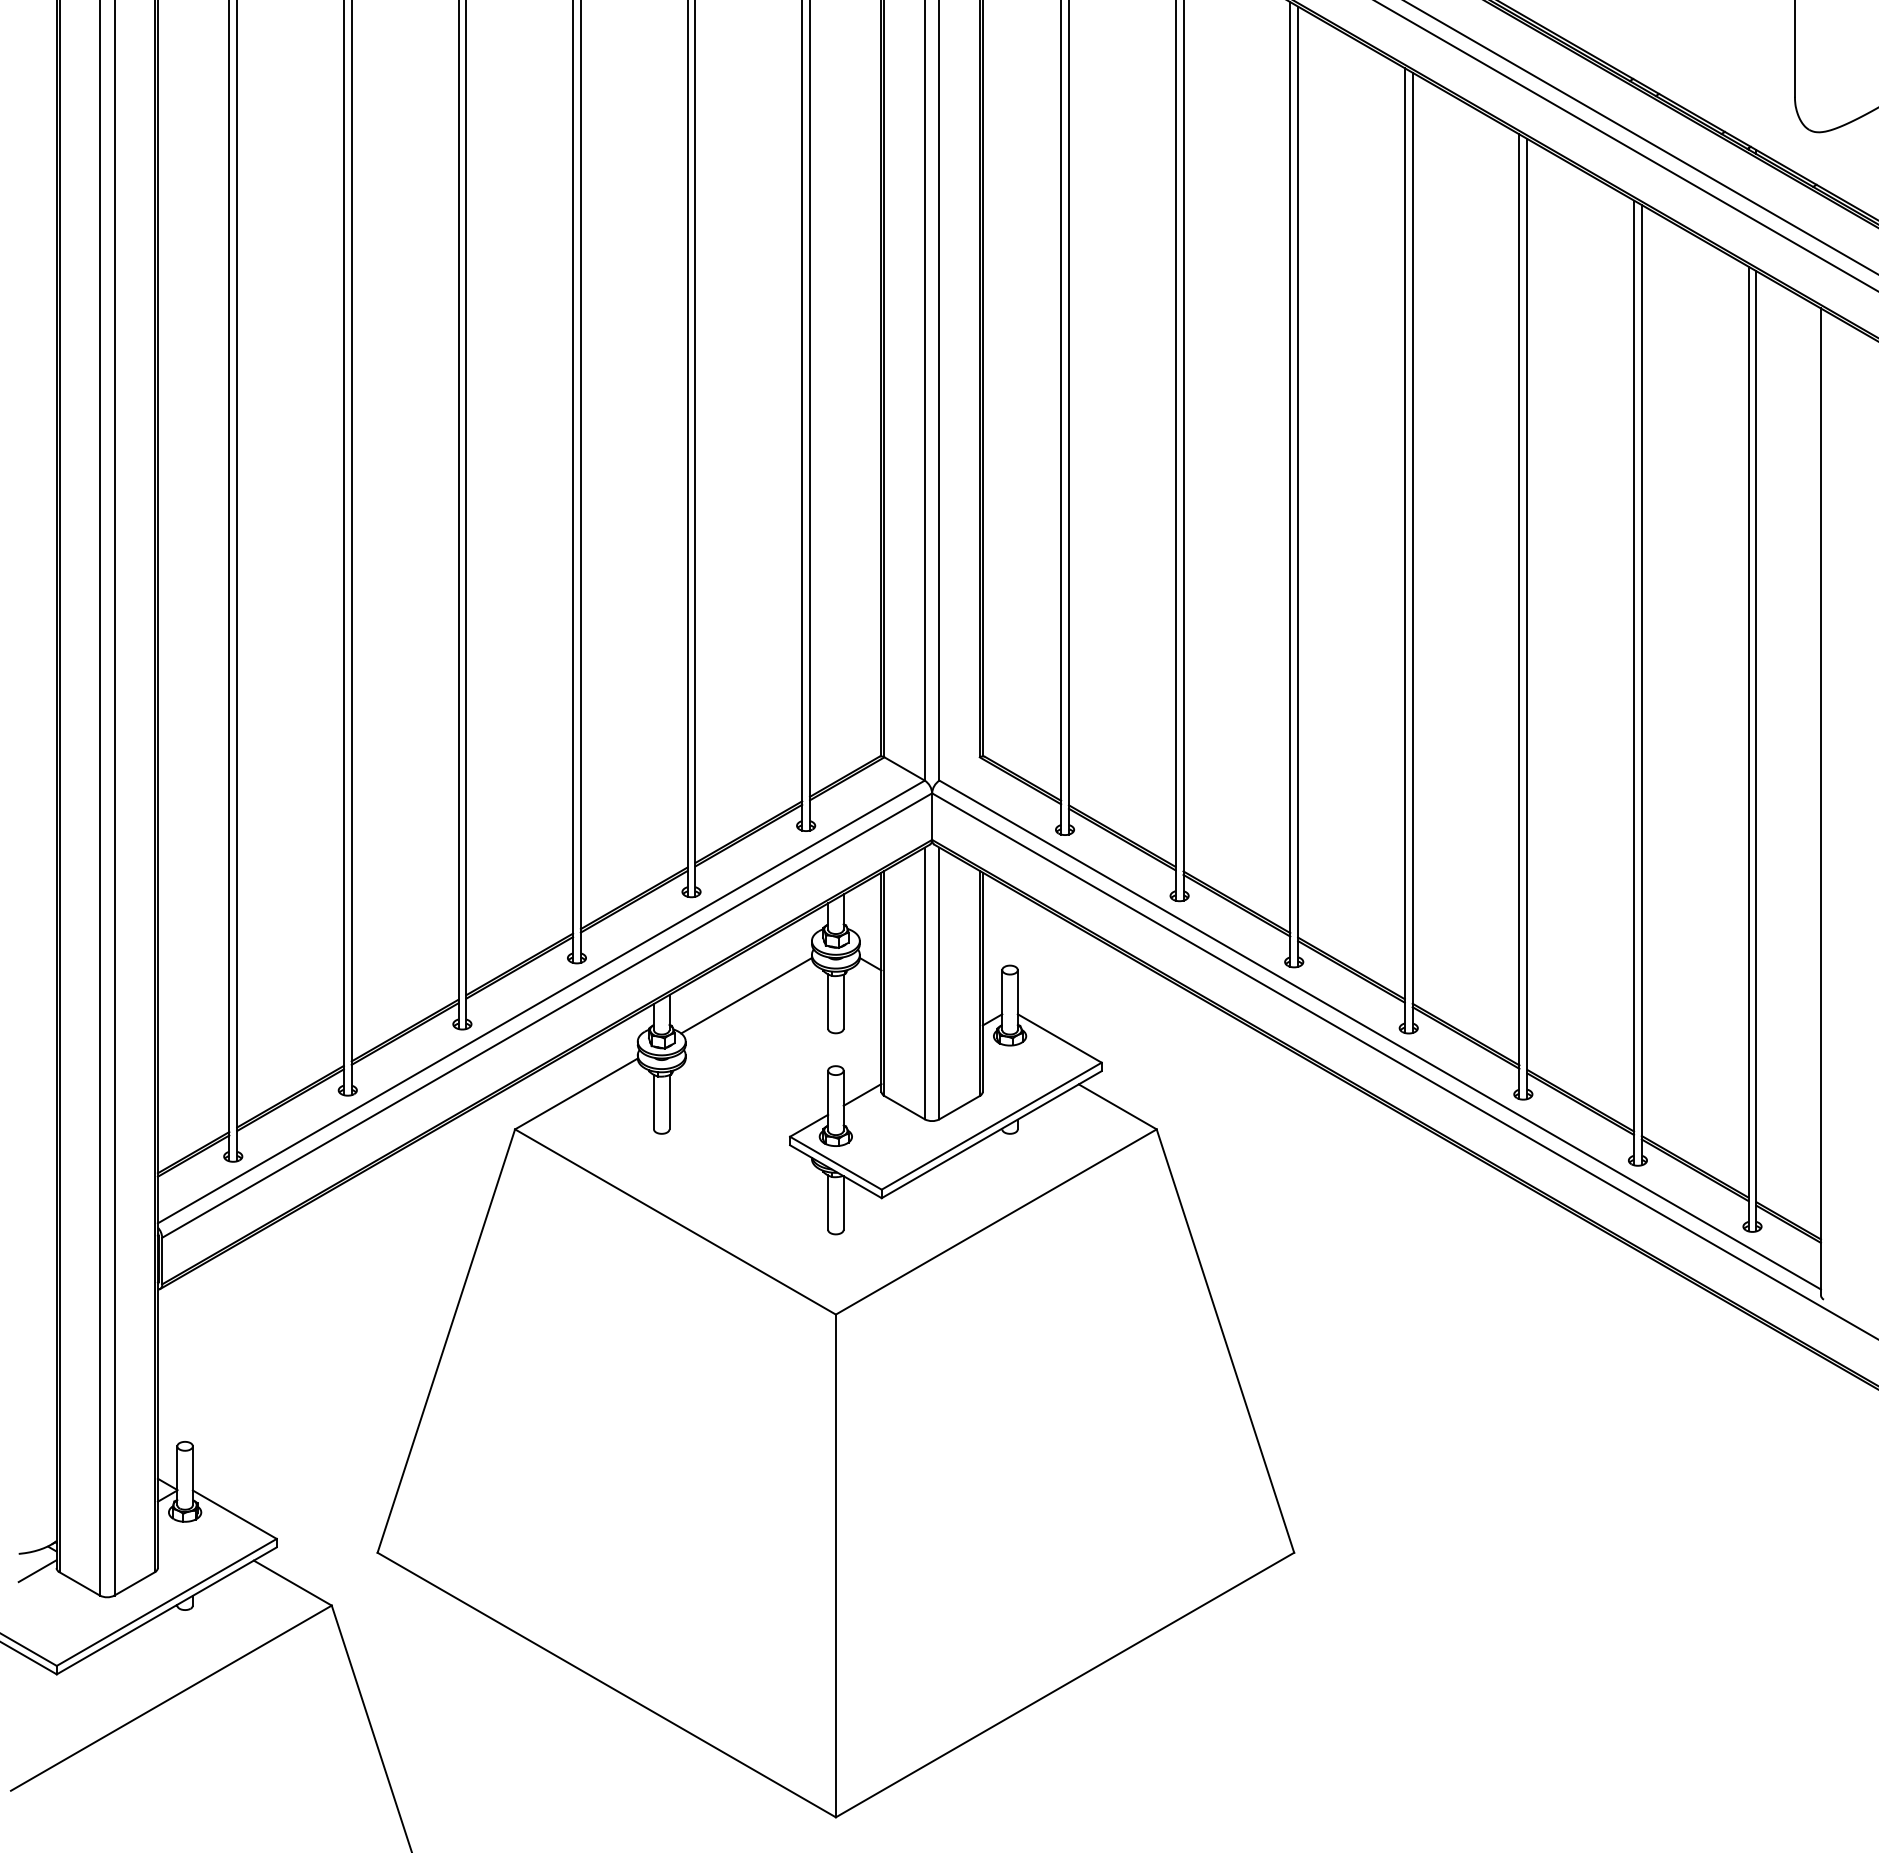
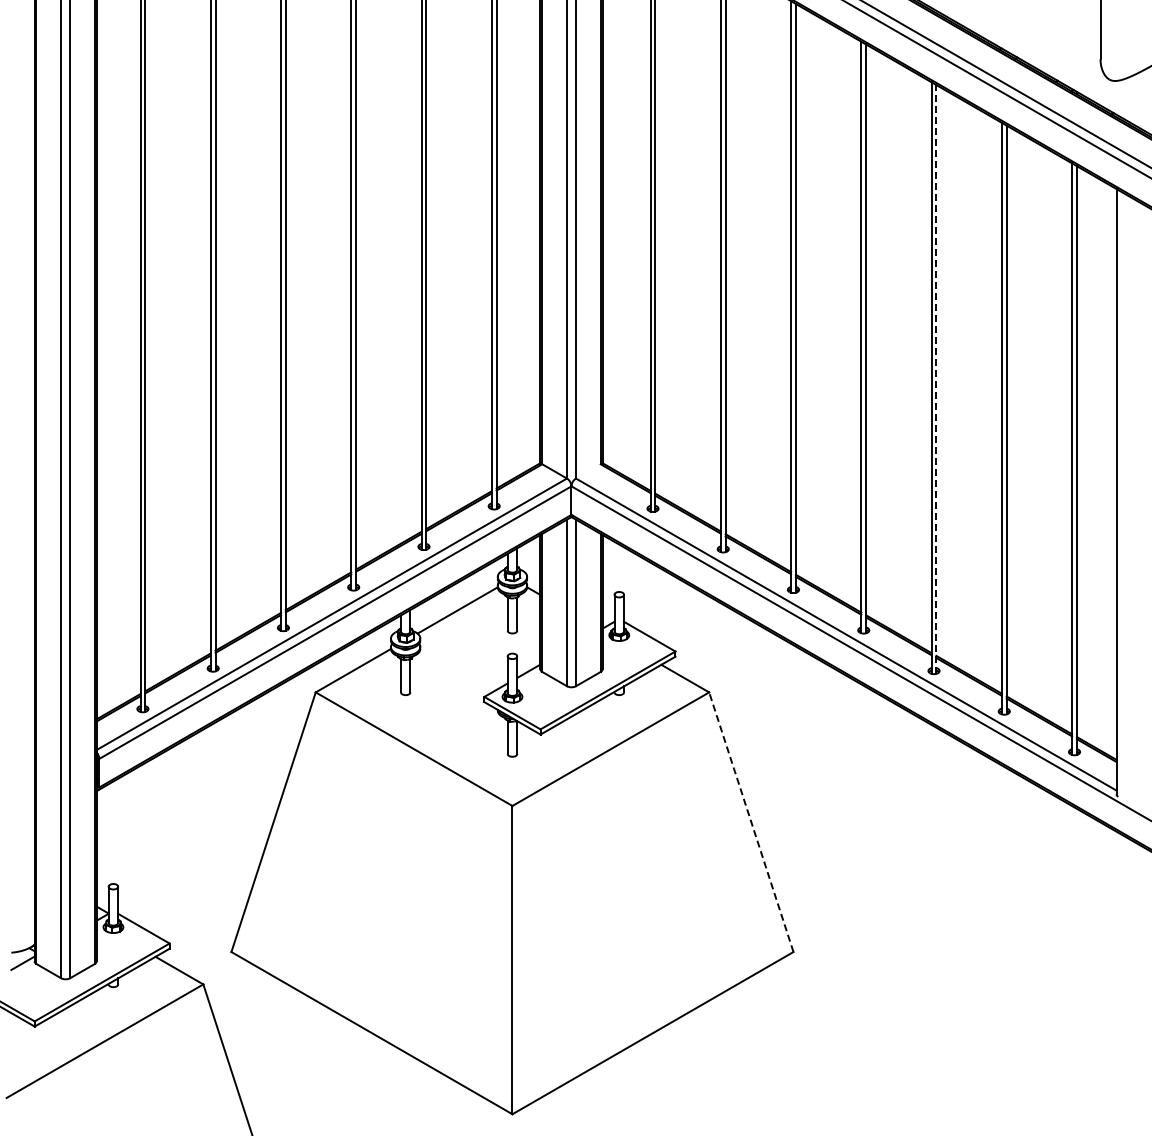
line: (1527, 617) -> (936, 378), solid -> dashed
line: (1225, 1339) -> (751, 821), solid -> dashed

